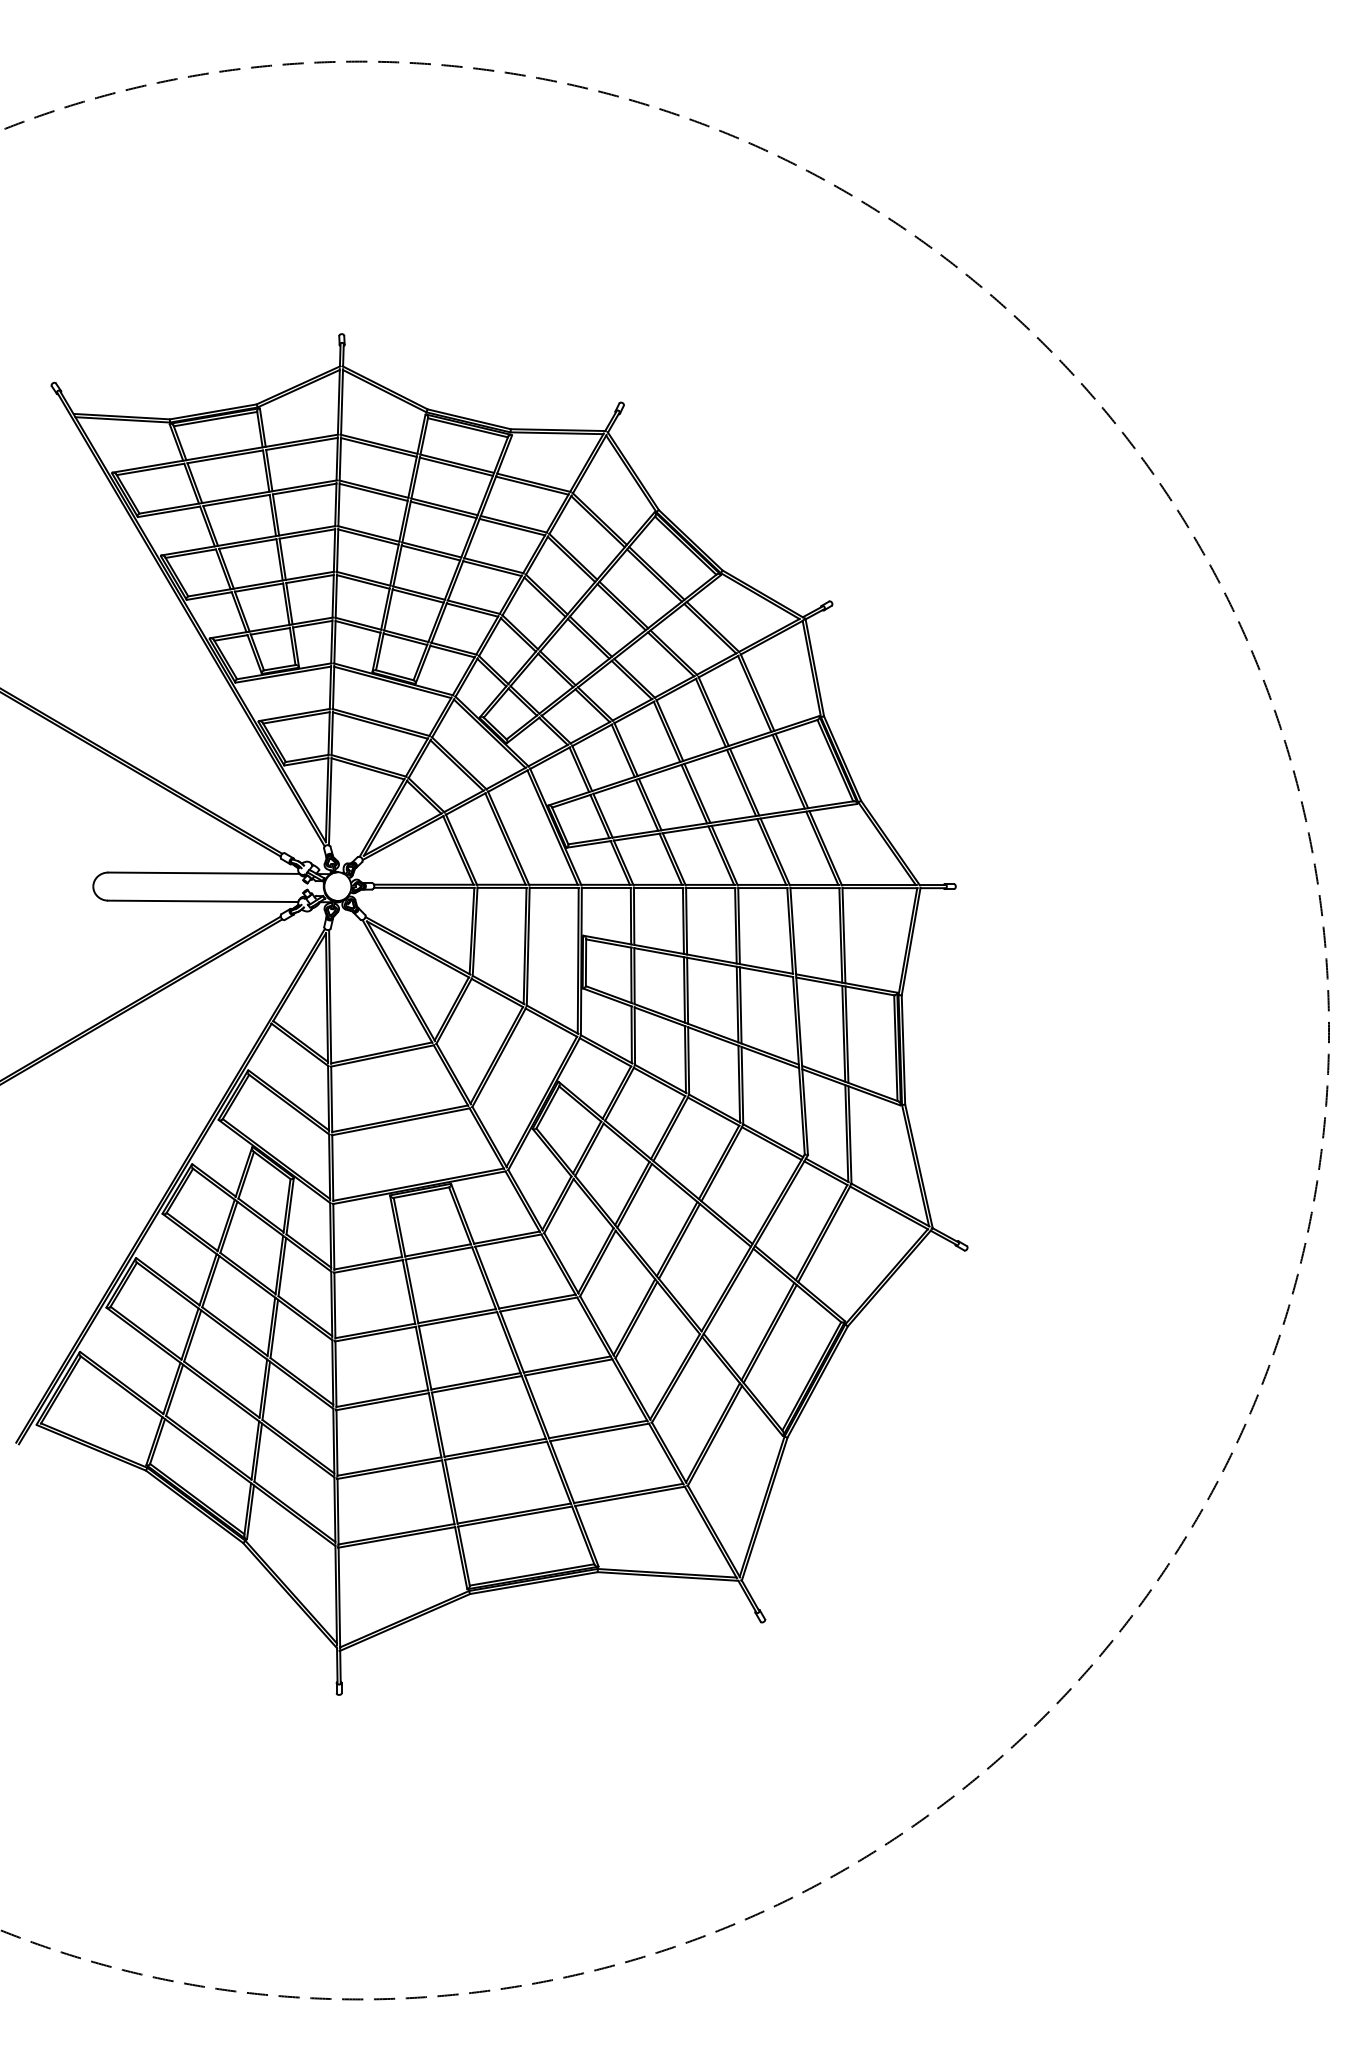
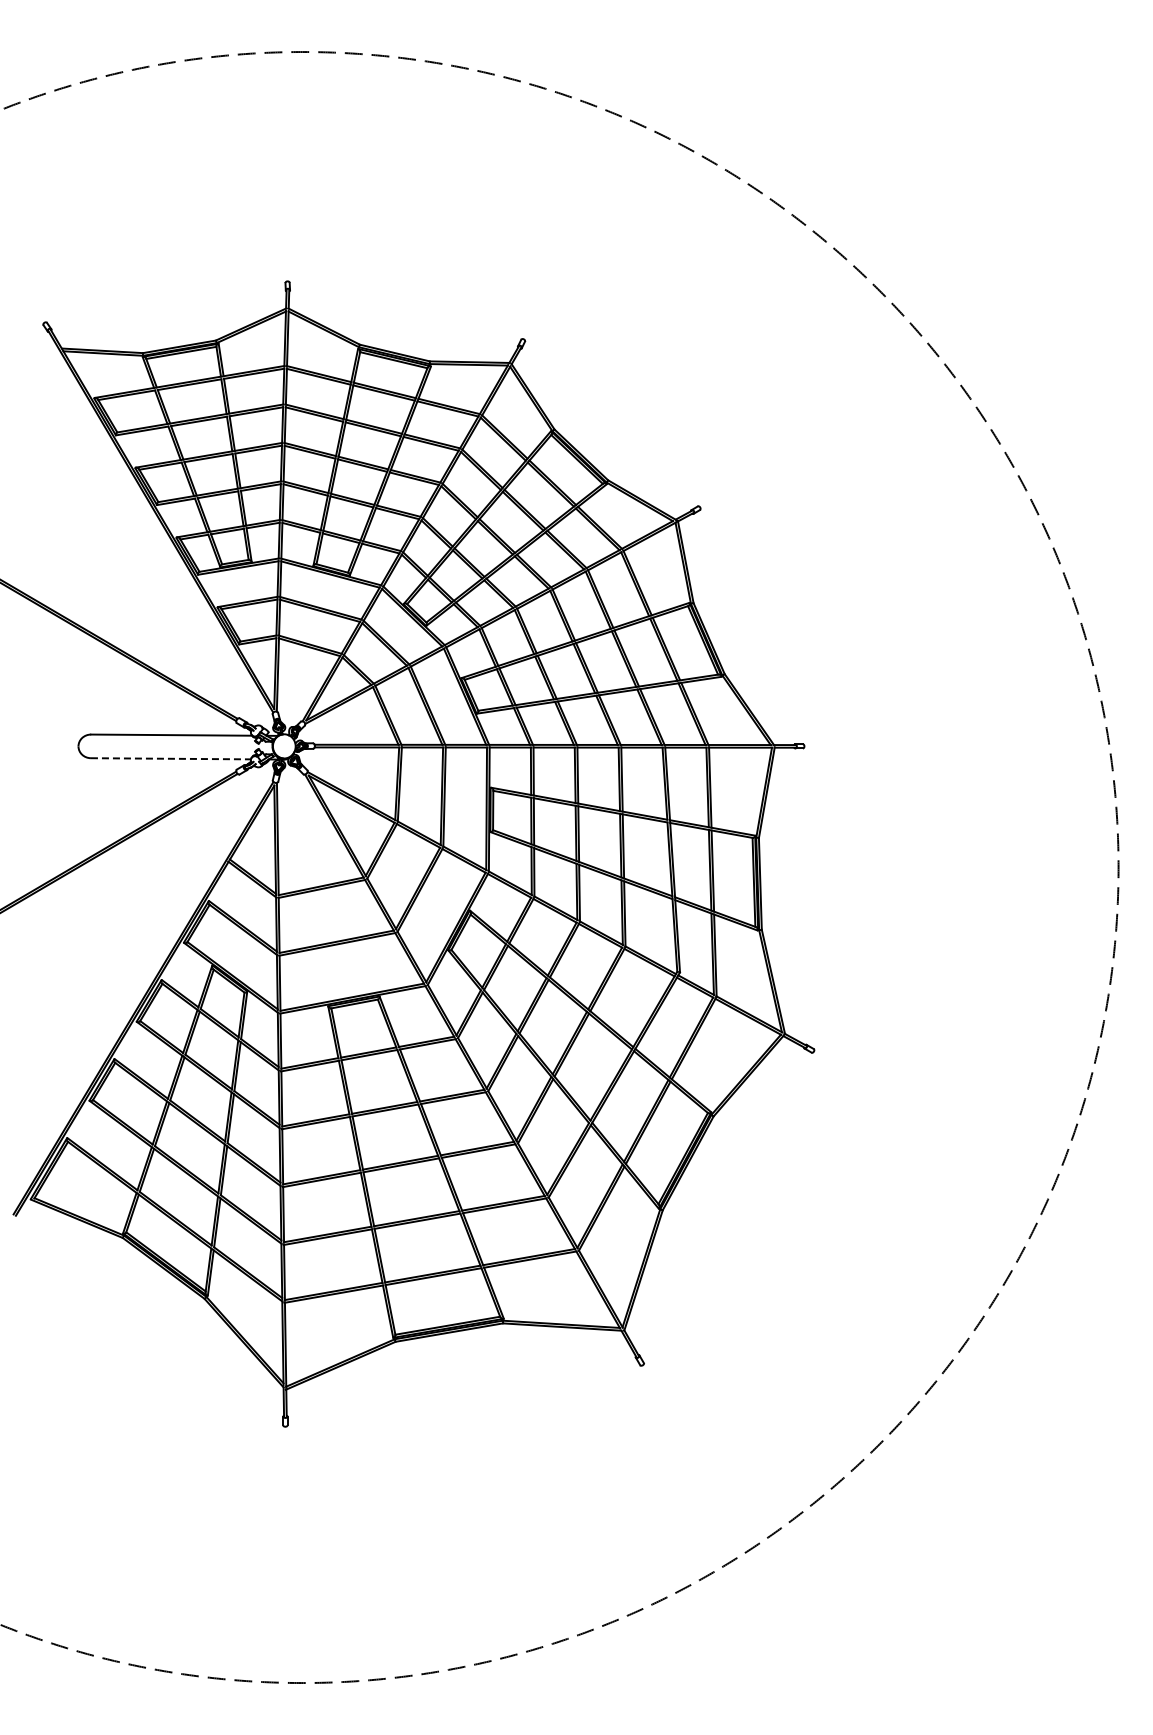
line: (203, 900) -> (171, 758), solid -> dashed

